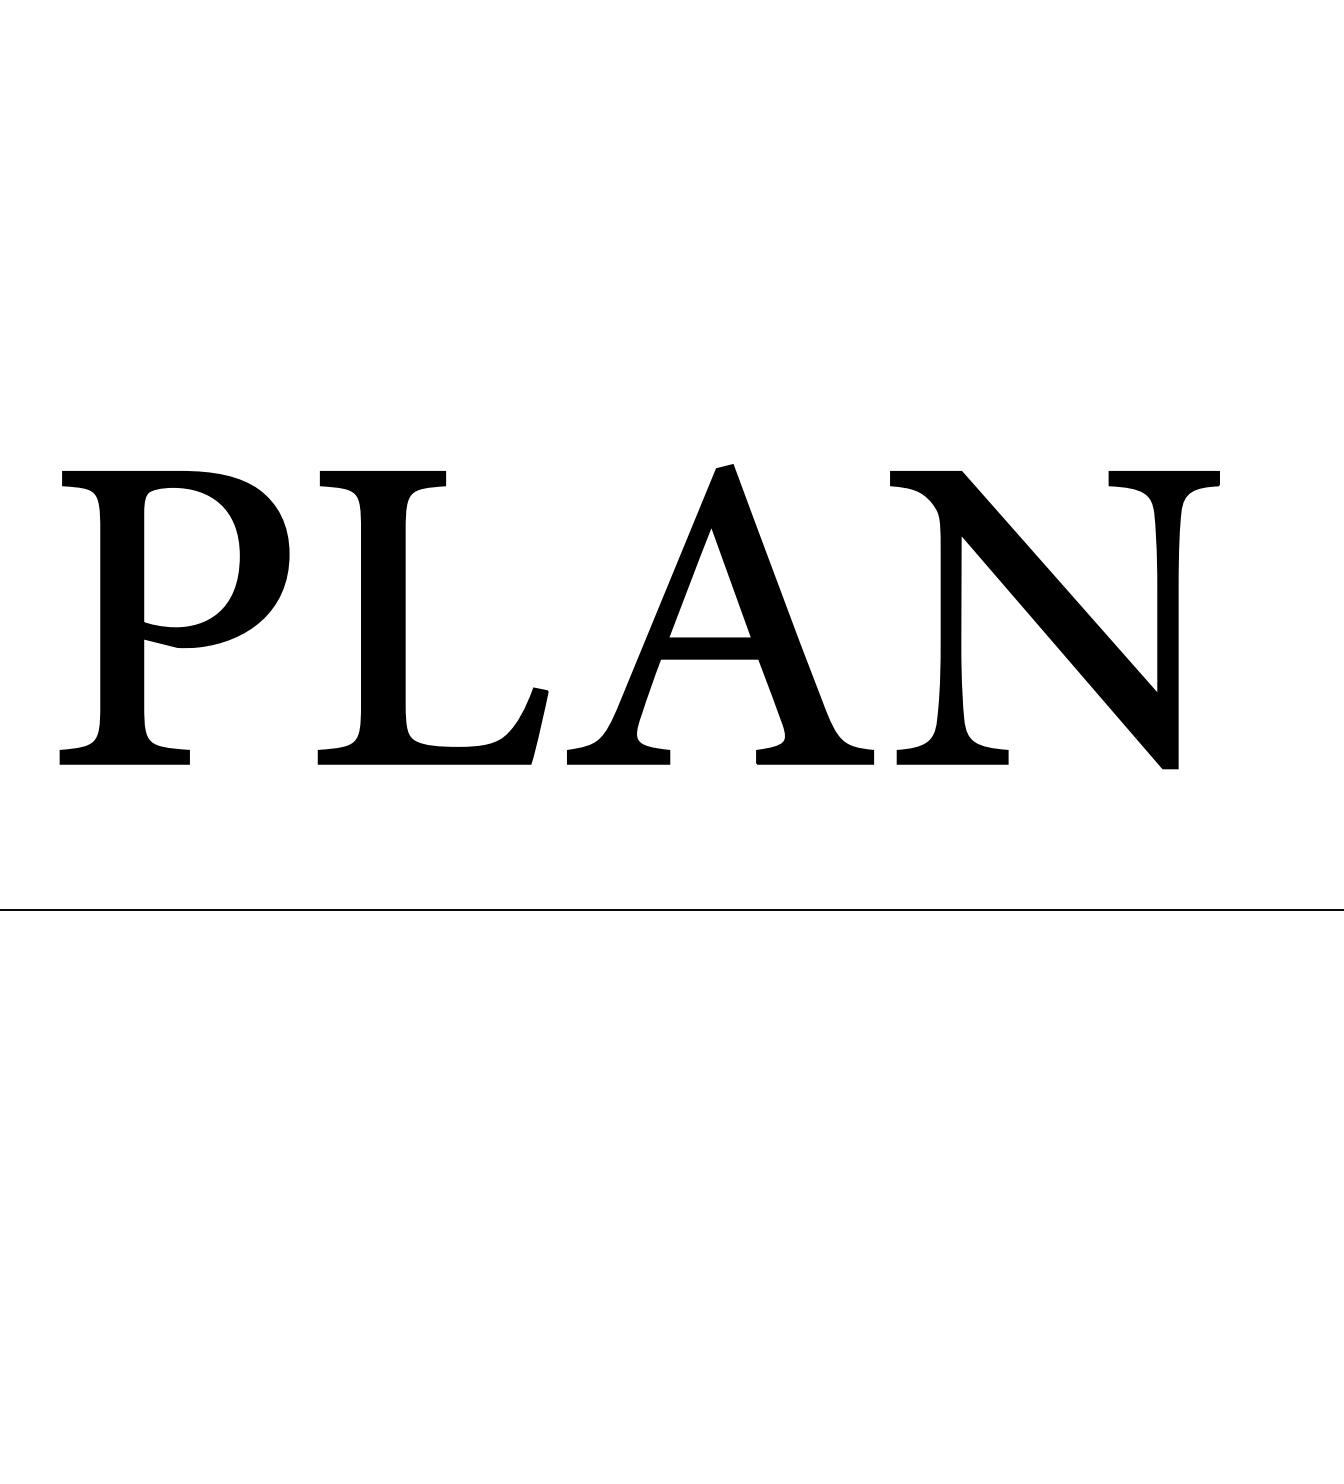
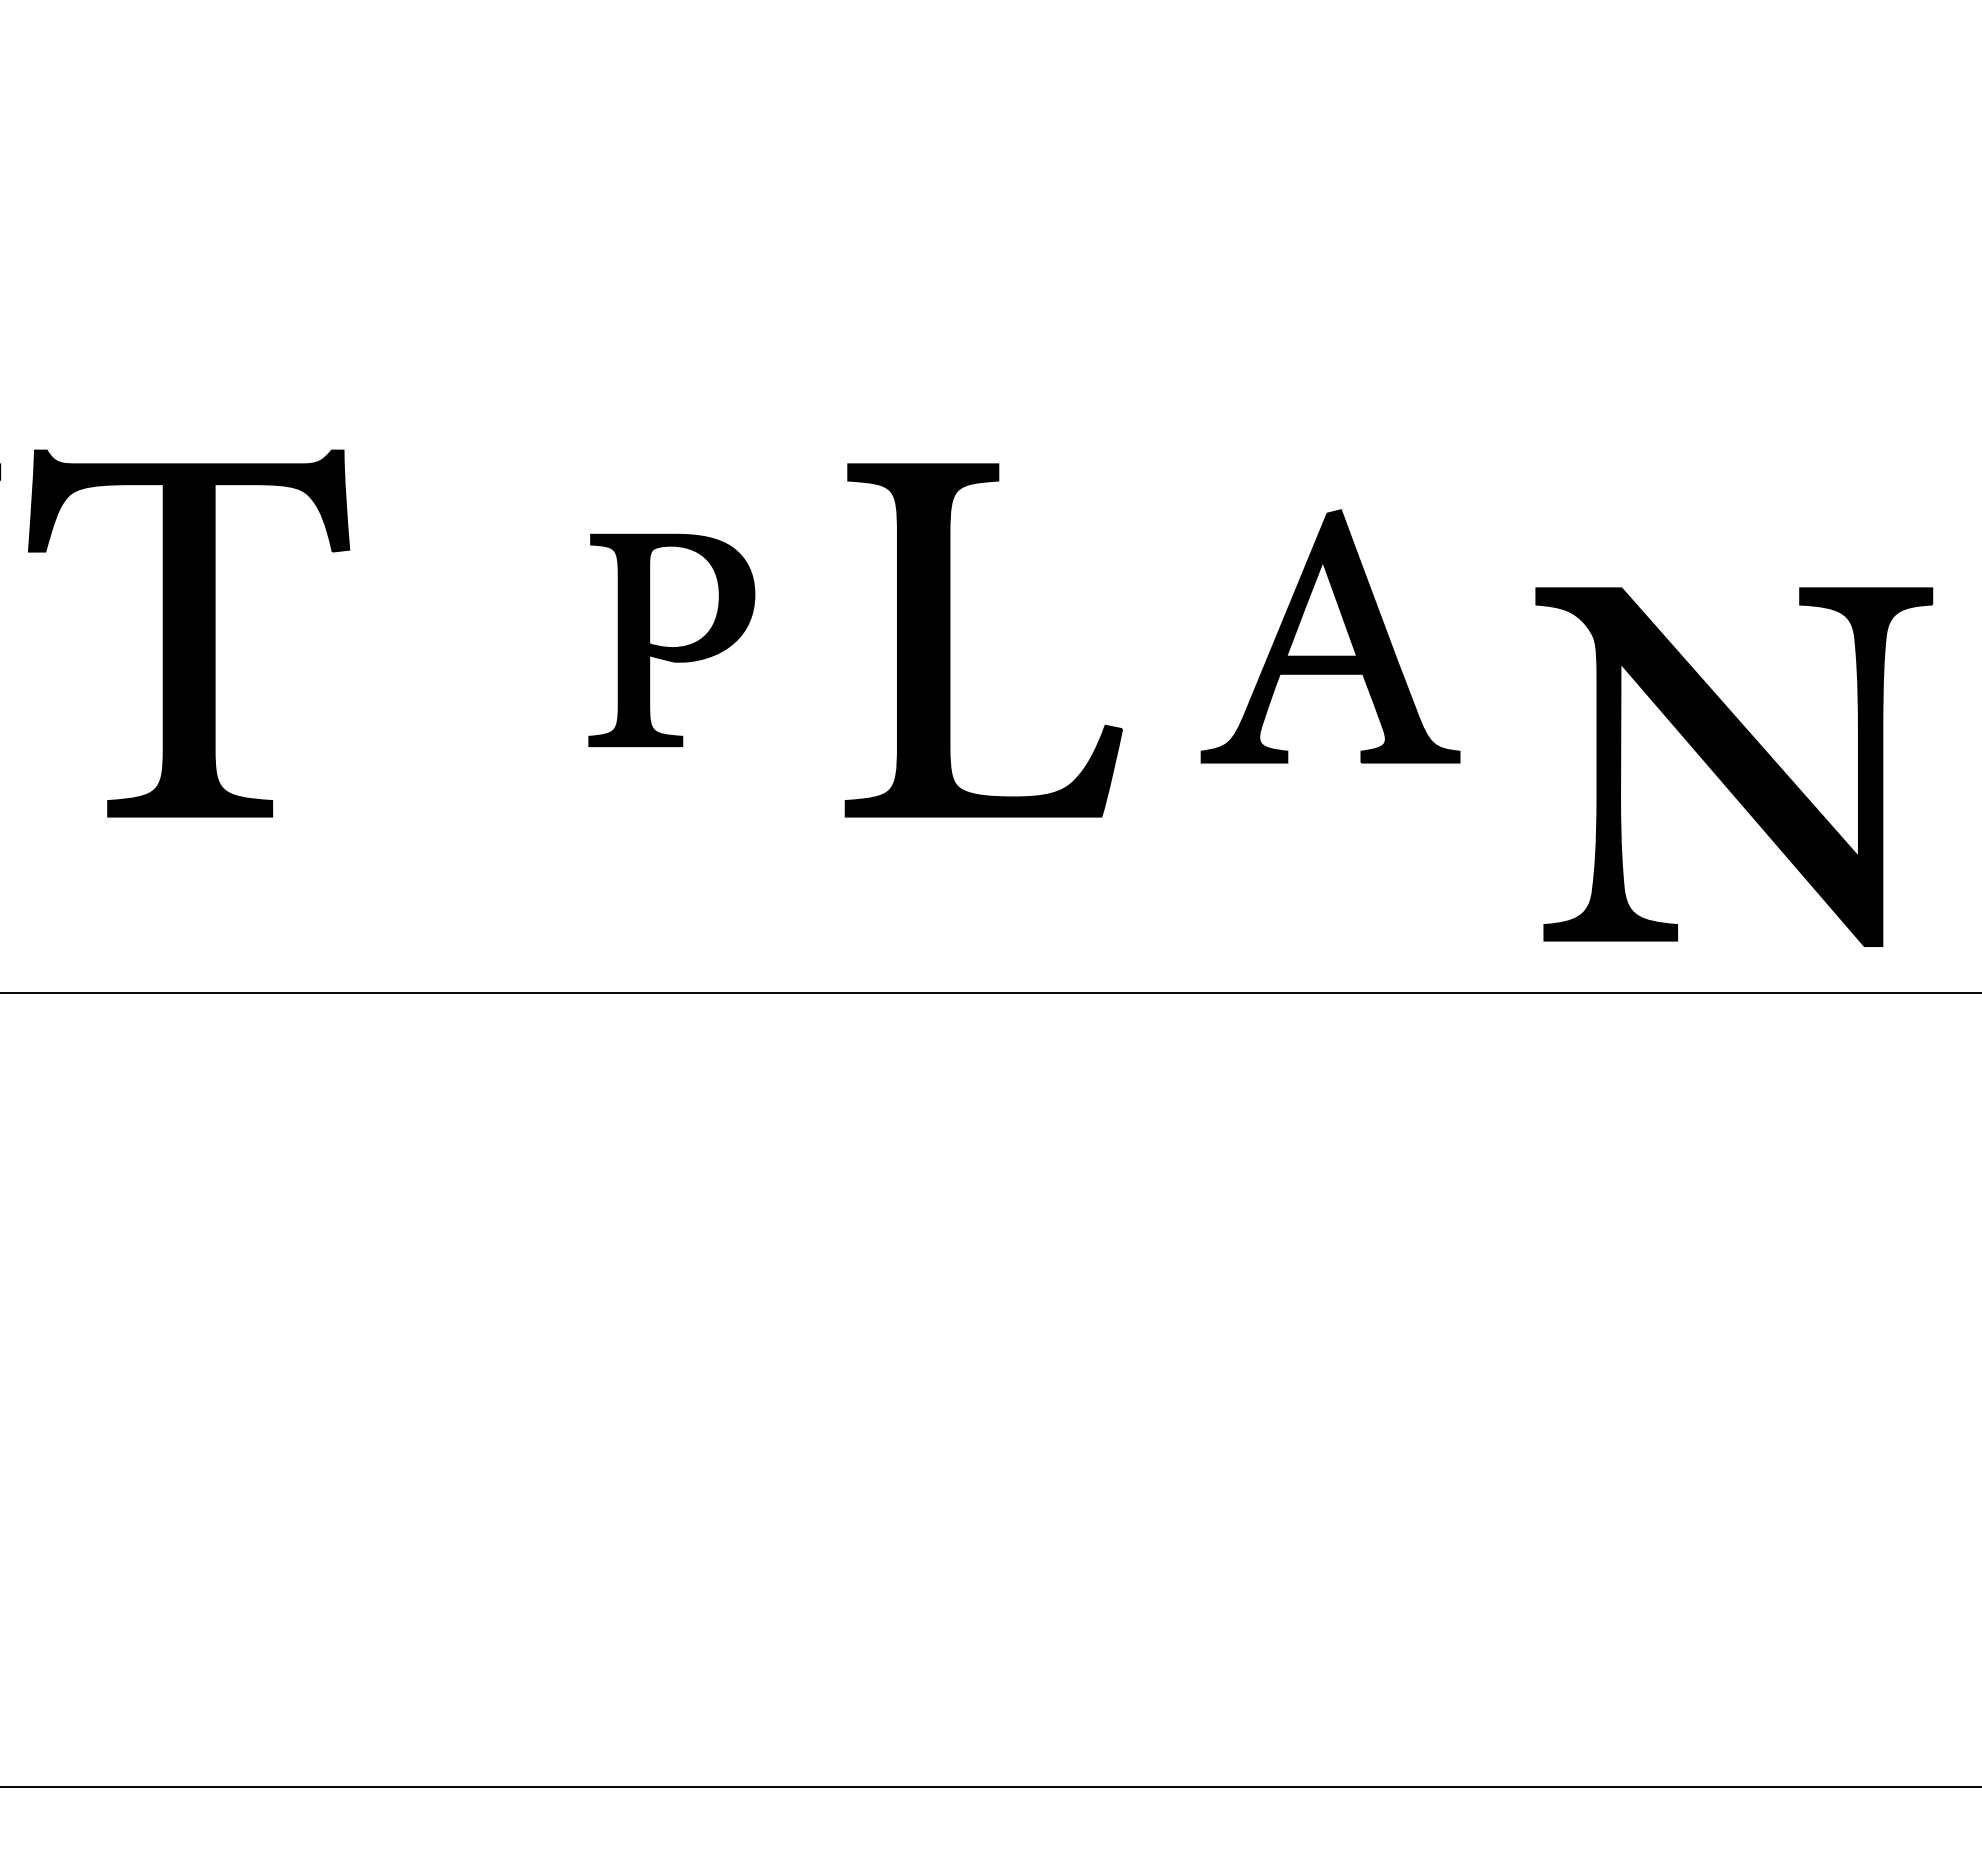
part: (720, 614) -> (1330, 636), size x0.7
part: (174, 617) -> (671, 640), size x0.6
part: (1055, 619) -> (1734, 766), moved

